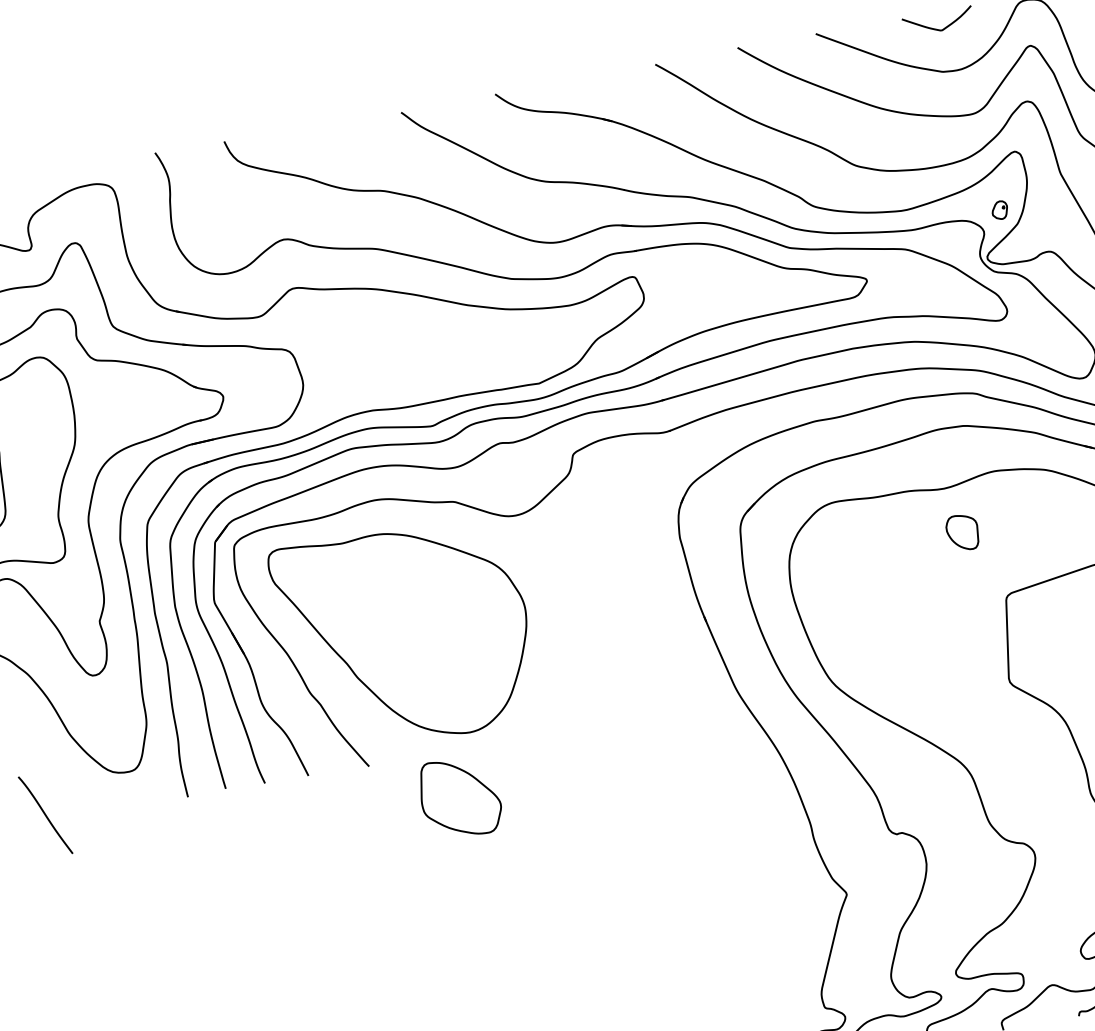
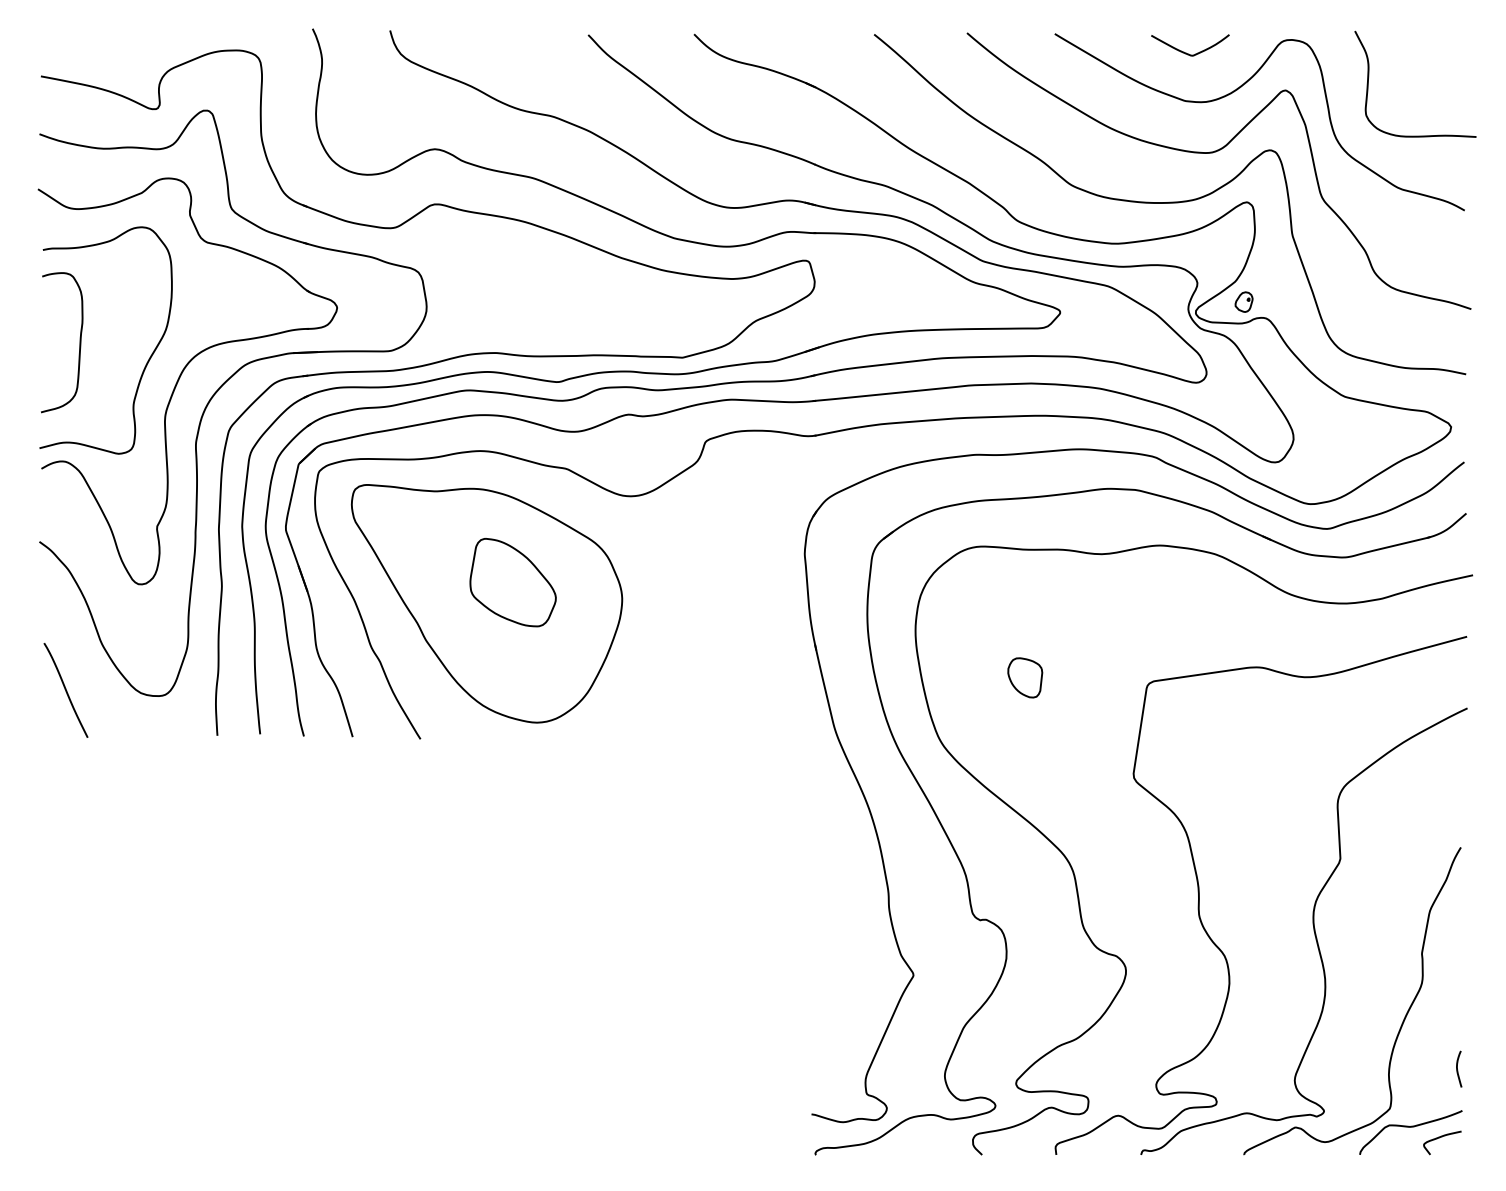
part: (999, 209) -> (1243, 301), moved
part: (963, 532) -> (1025, 677), moved
part: (459, 797) -> (512, 582), moved
curve: (45, 815) -> (65, 690), moved

